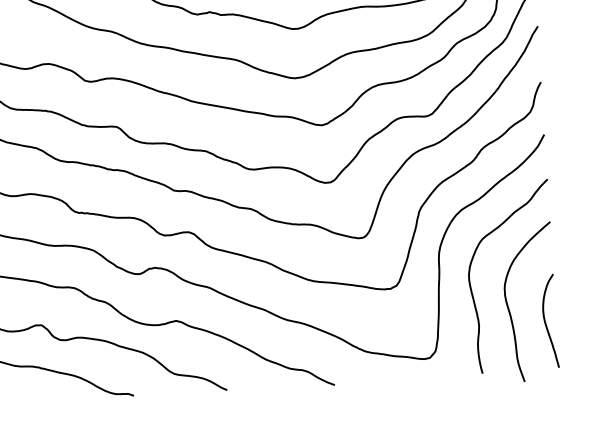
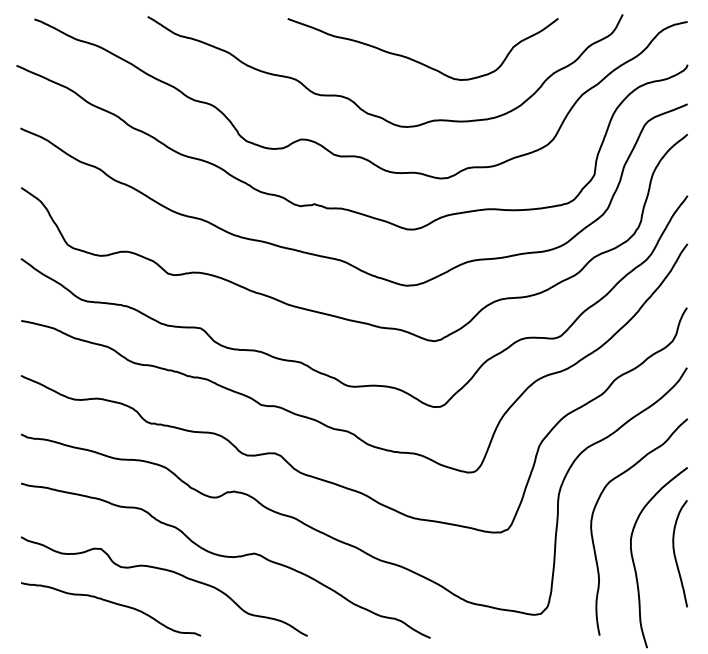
curve: (545, 321) -> (675, 553), moved

